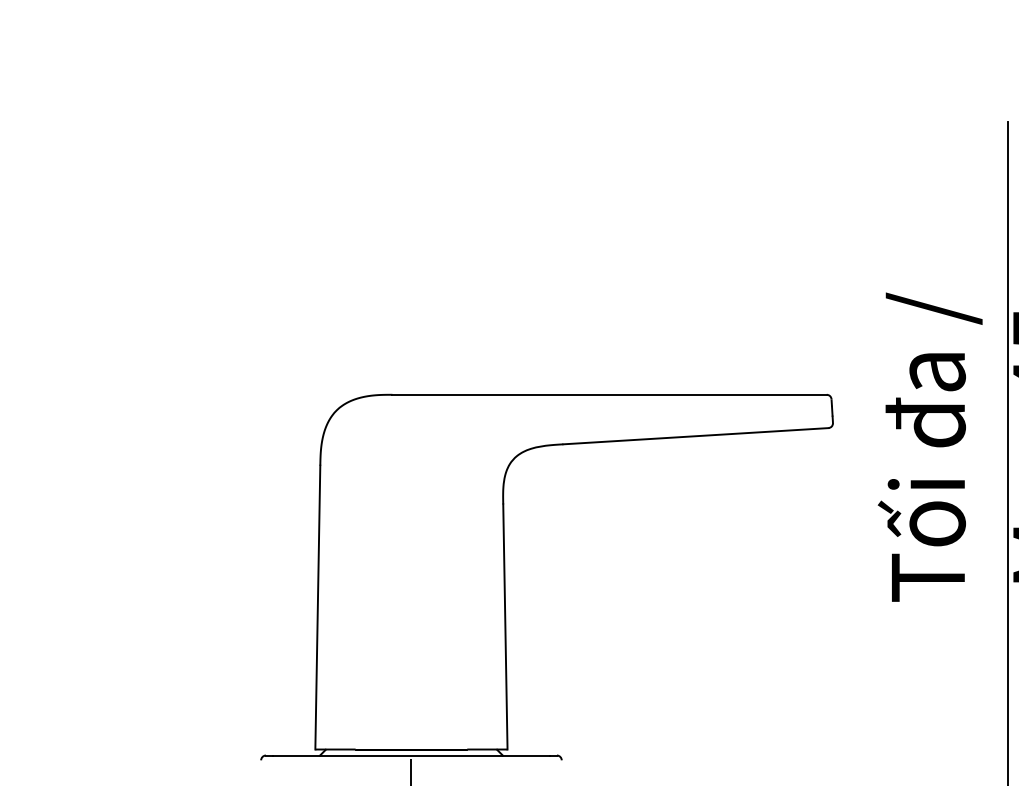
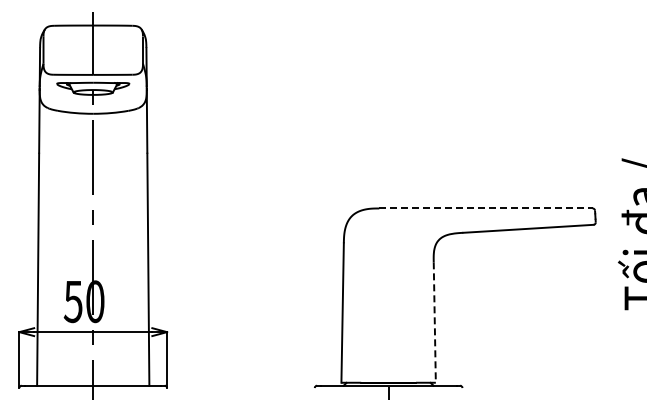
line: (608, 394) -> (485, 208), solid -> dashed
line: (504, 628) -> (434, 323), solid -> dashed

